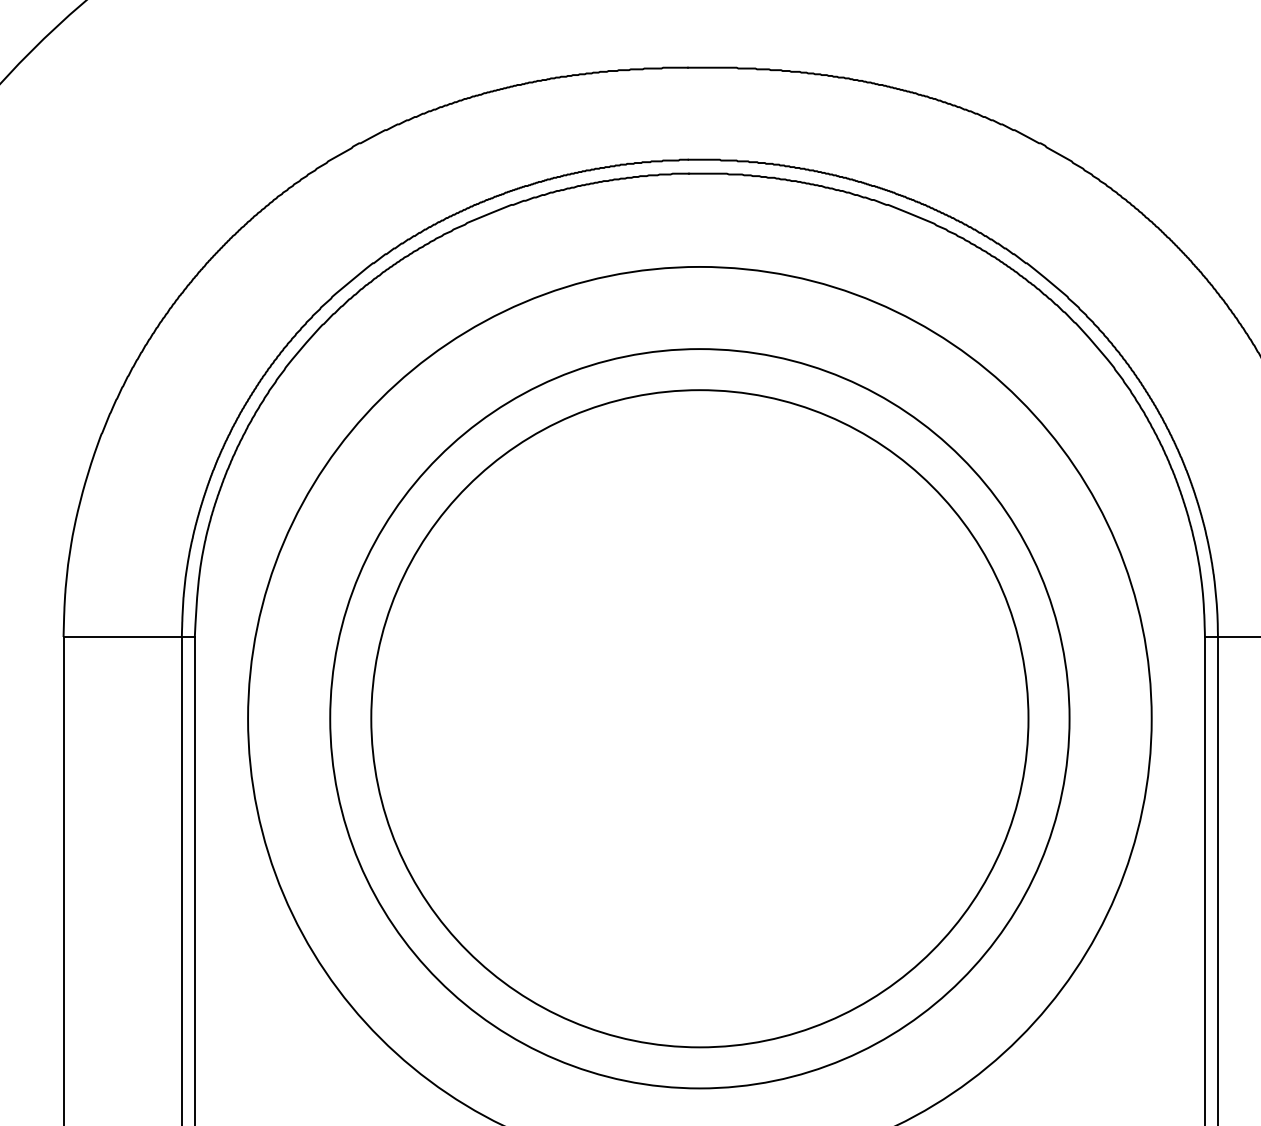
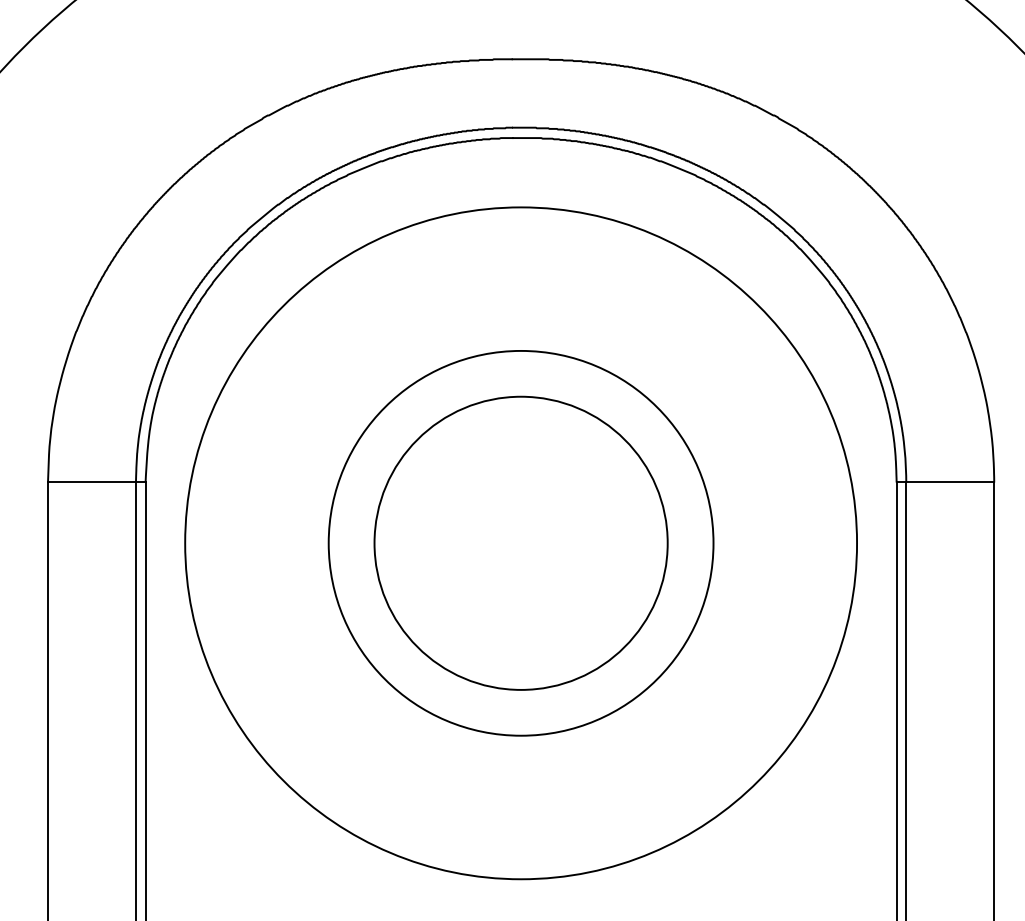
circle: (699, 718) -> (520, 543), size x0.6
circle: (699, 718) -> (520, 543), size x0.7

